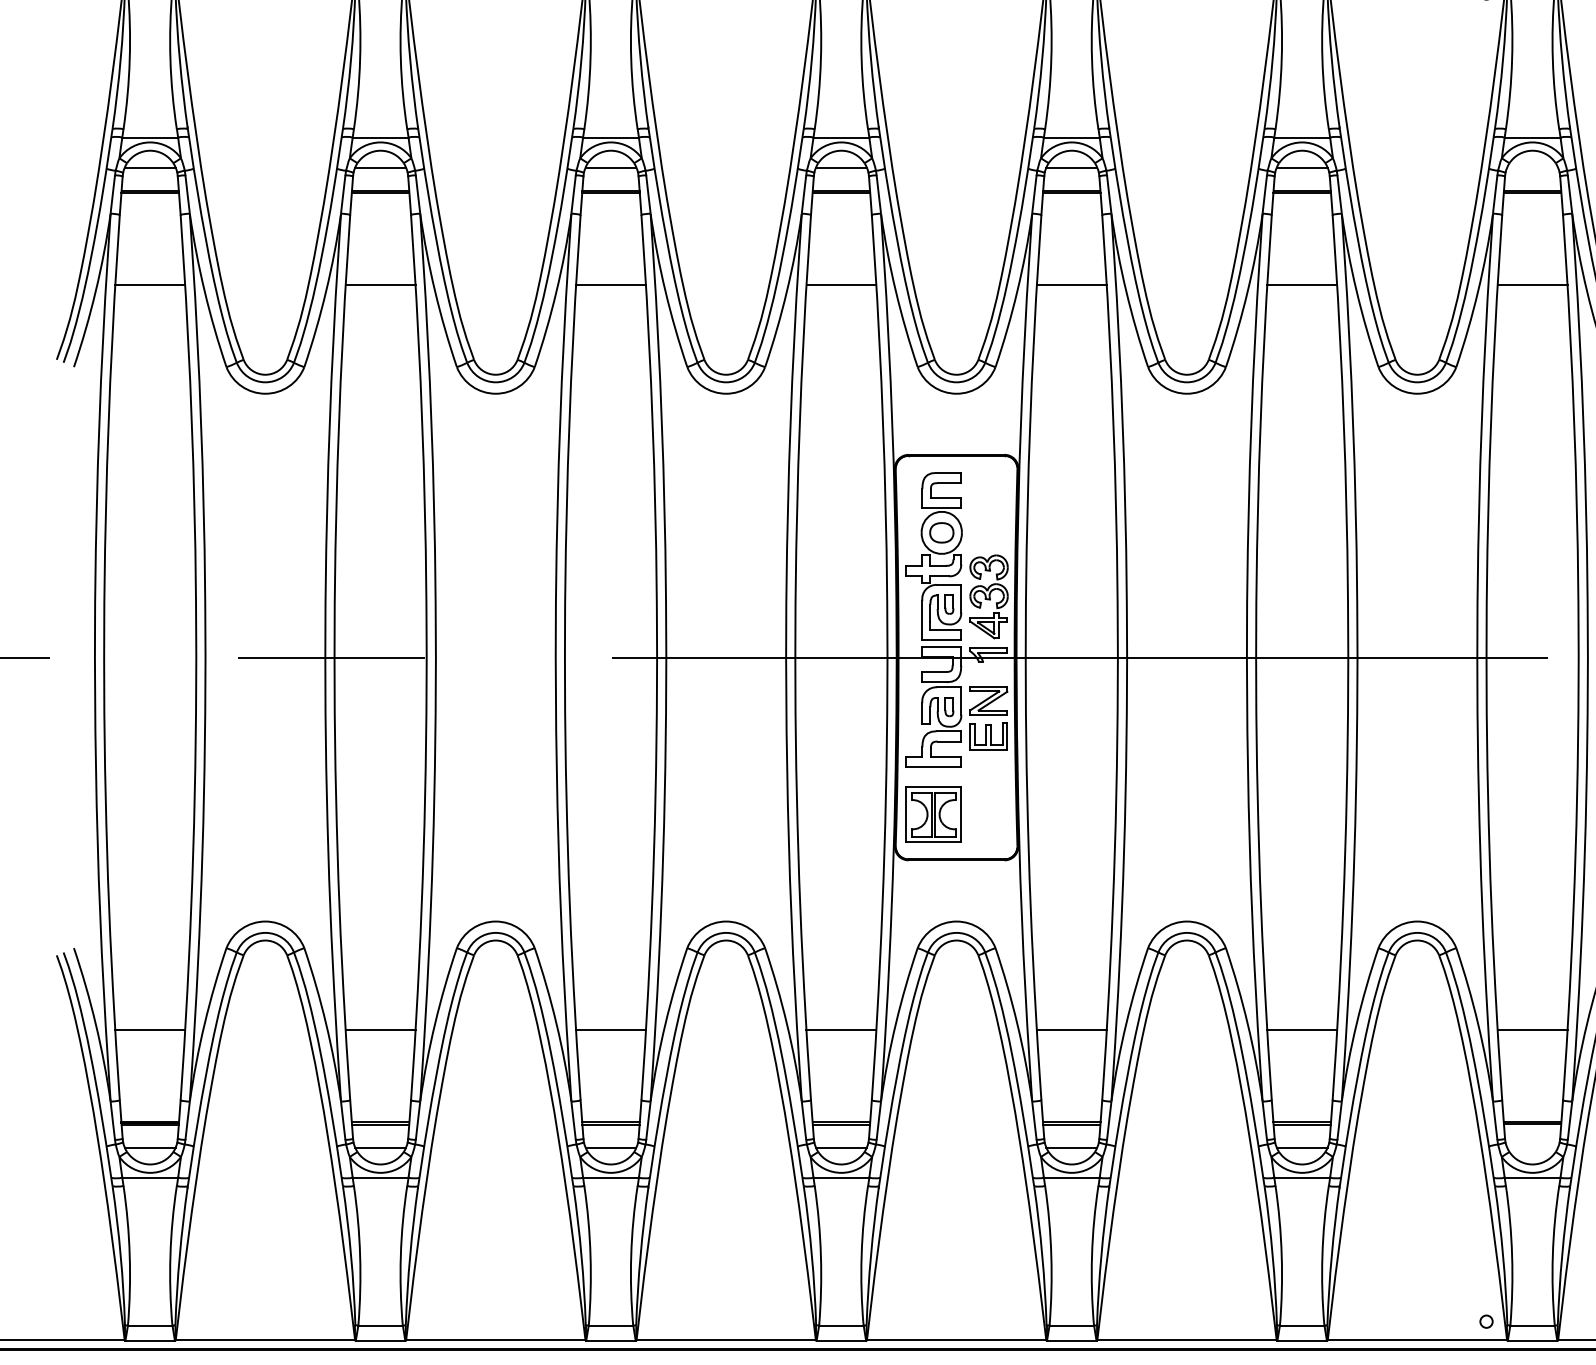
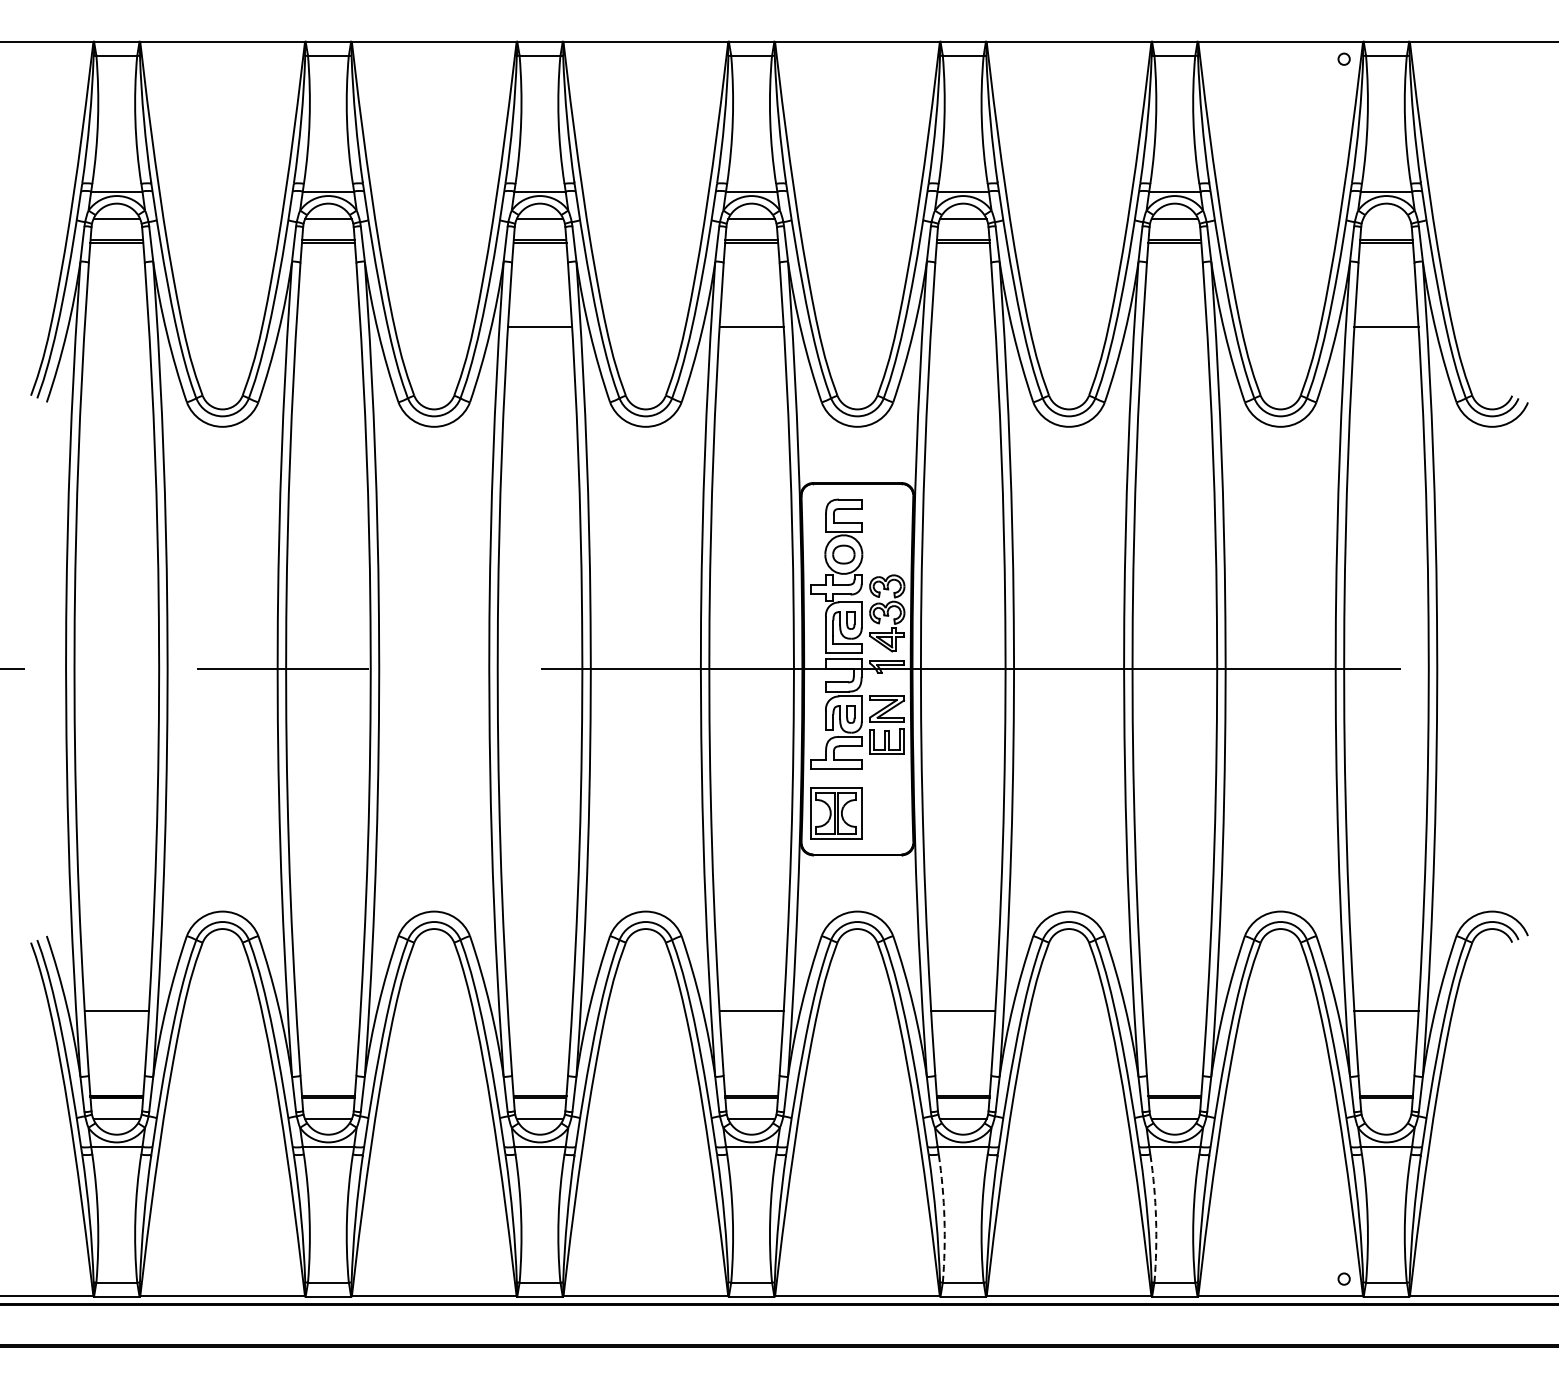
line: (149, 285) -> (116, 327), removed
line: (380, 285) -> (328, 327), removed
line: (1072, 285) -> (963, 327), removed
line: (1301, 285) -> (1174, 327), removed
line: (380, 1030) -> (328, 1011), removed
line: (610, 1030) -> (539, 1011), removed
line: (1301, 1030) -> (1174, 1011), removed
arc: (1051, 1255) -> (944, 1218), solid -> dashed
arc: (1282, 1255) -> (1156, 1218), solid -> dashed

